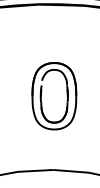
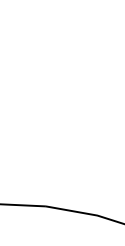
part: (54, 96) -> (58, 98), removed

